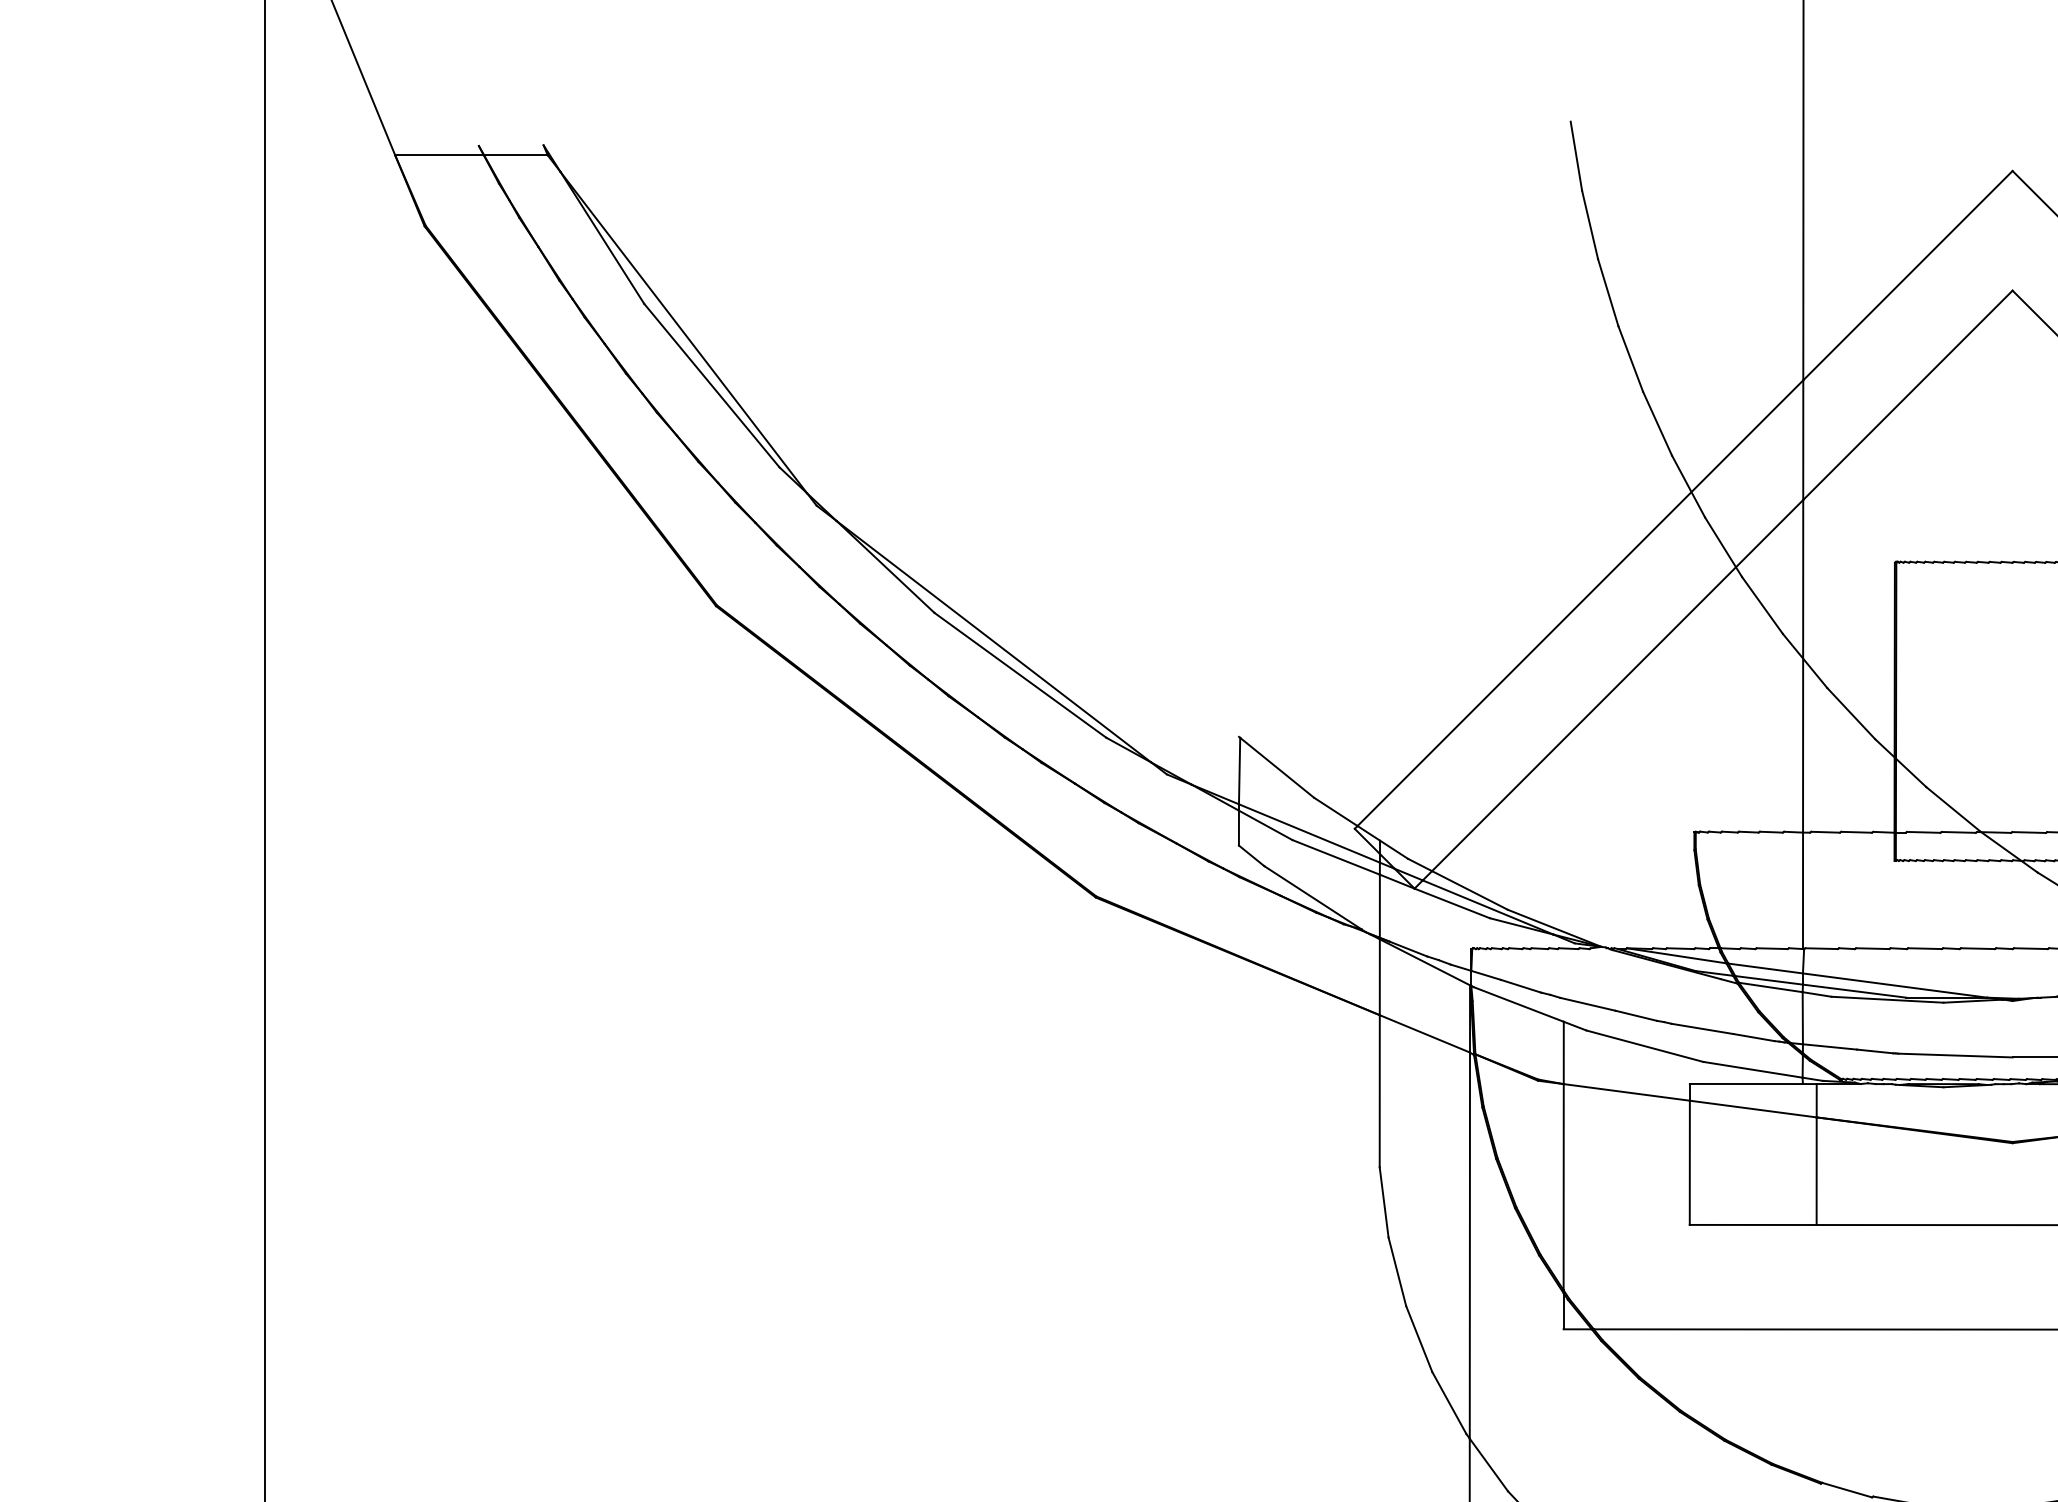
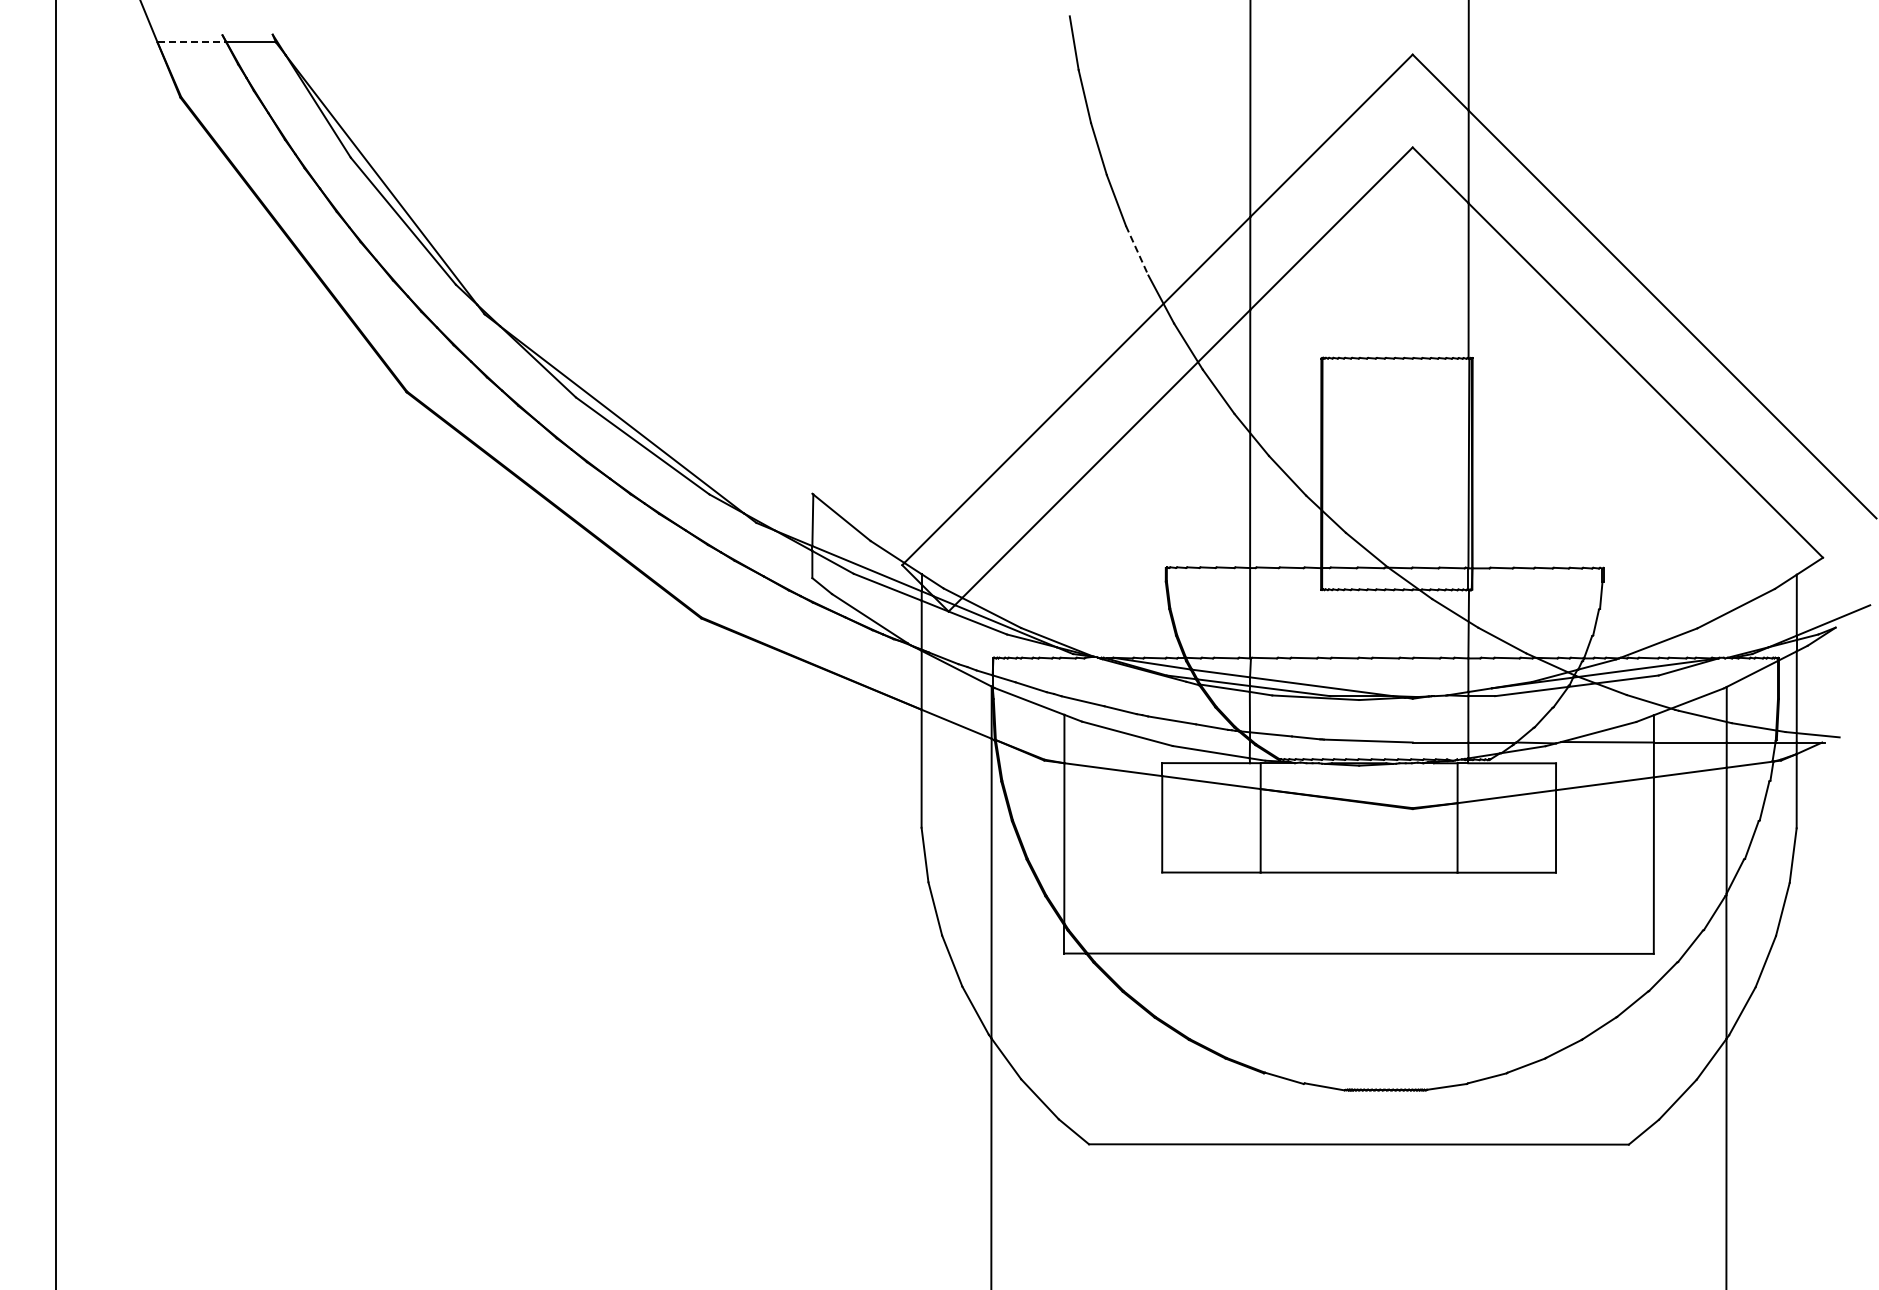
line: (440, 155) -> (192, 42), solid -> dashed
line: (1657, 424) -> (1137, 251), solid -> dashed

